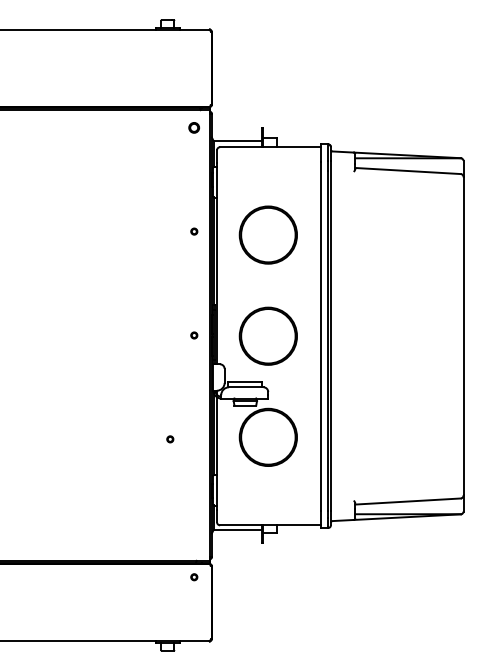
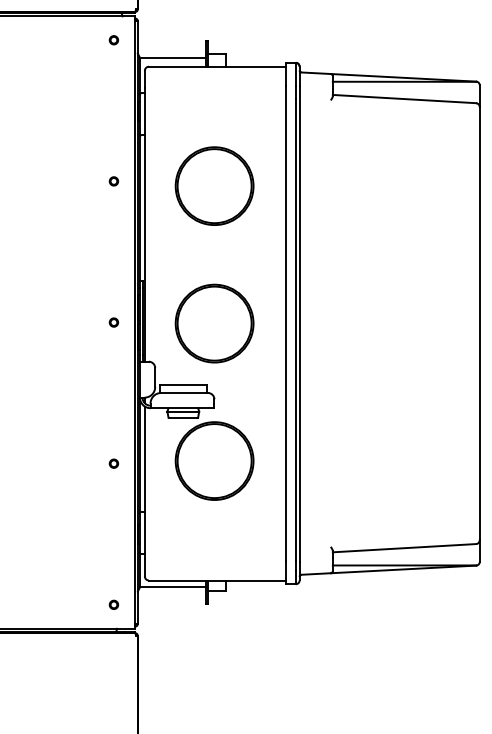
part: (194, 127) -> (114, 39), size x0.62
part: (170, 439) -> (114, 463), moved
part: (194, 577) -> (114, 605), moved

